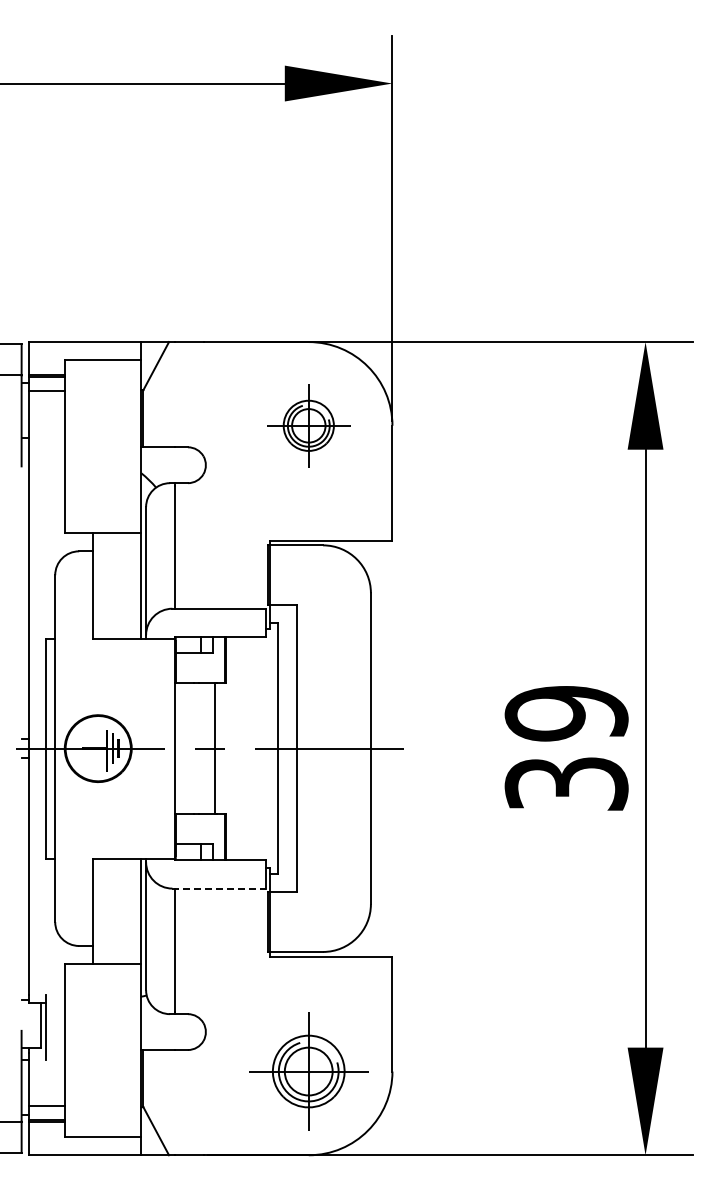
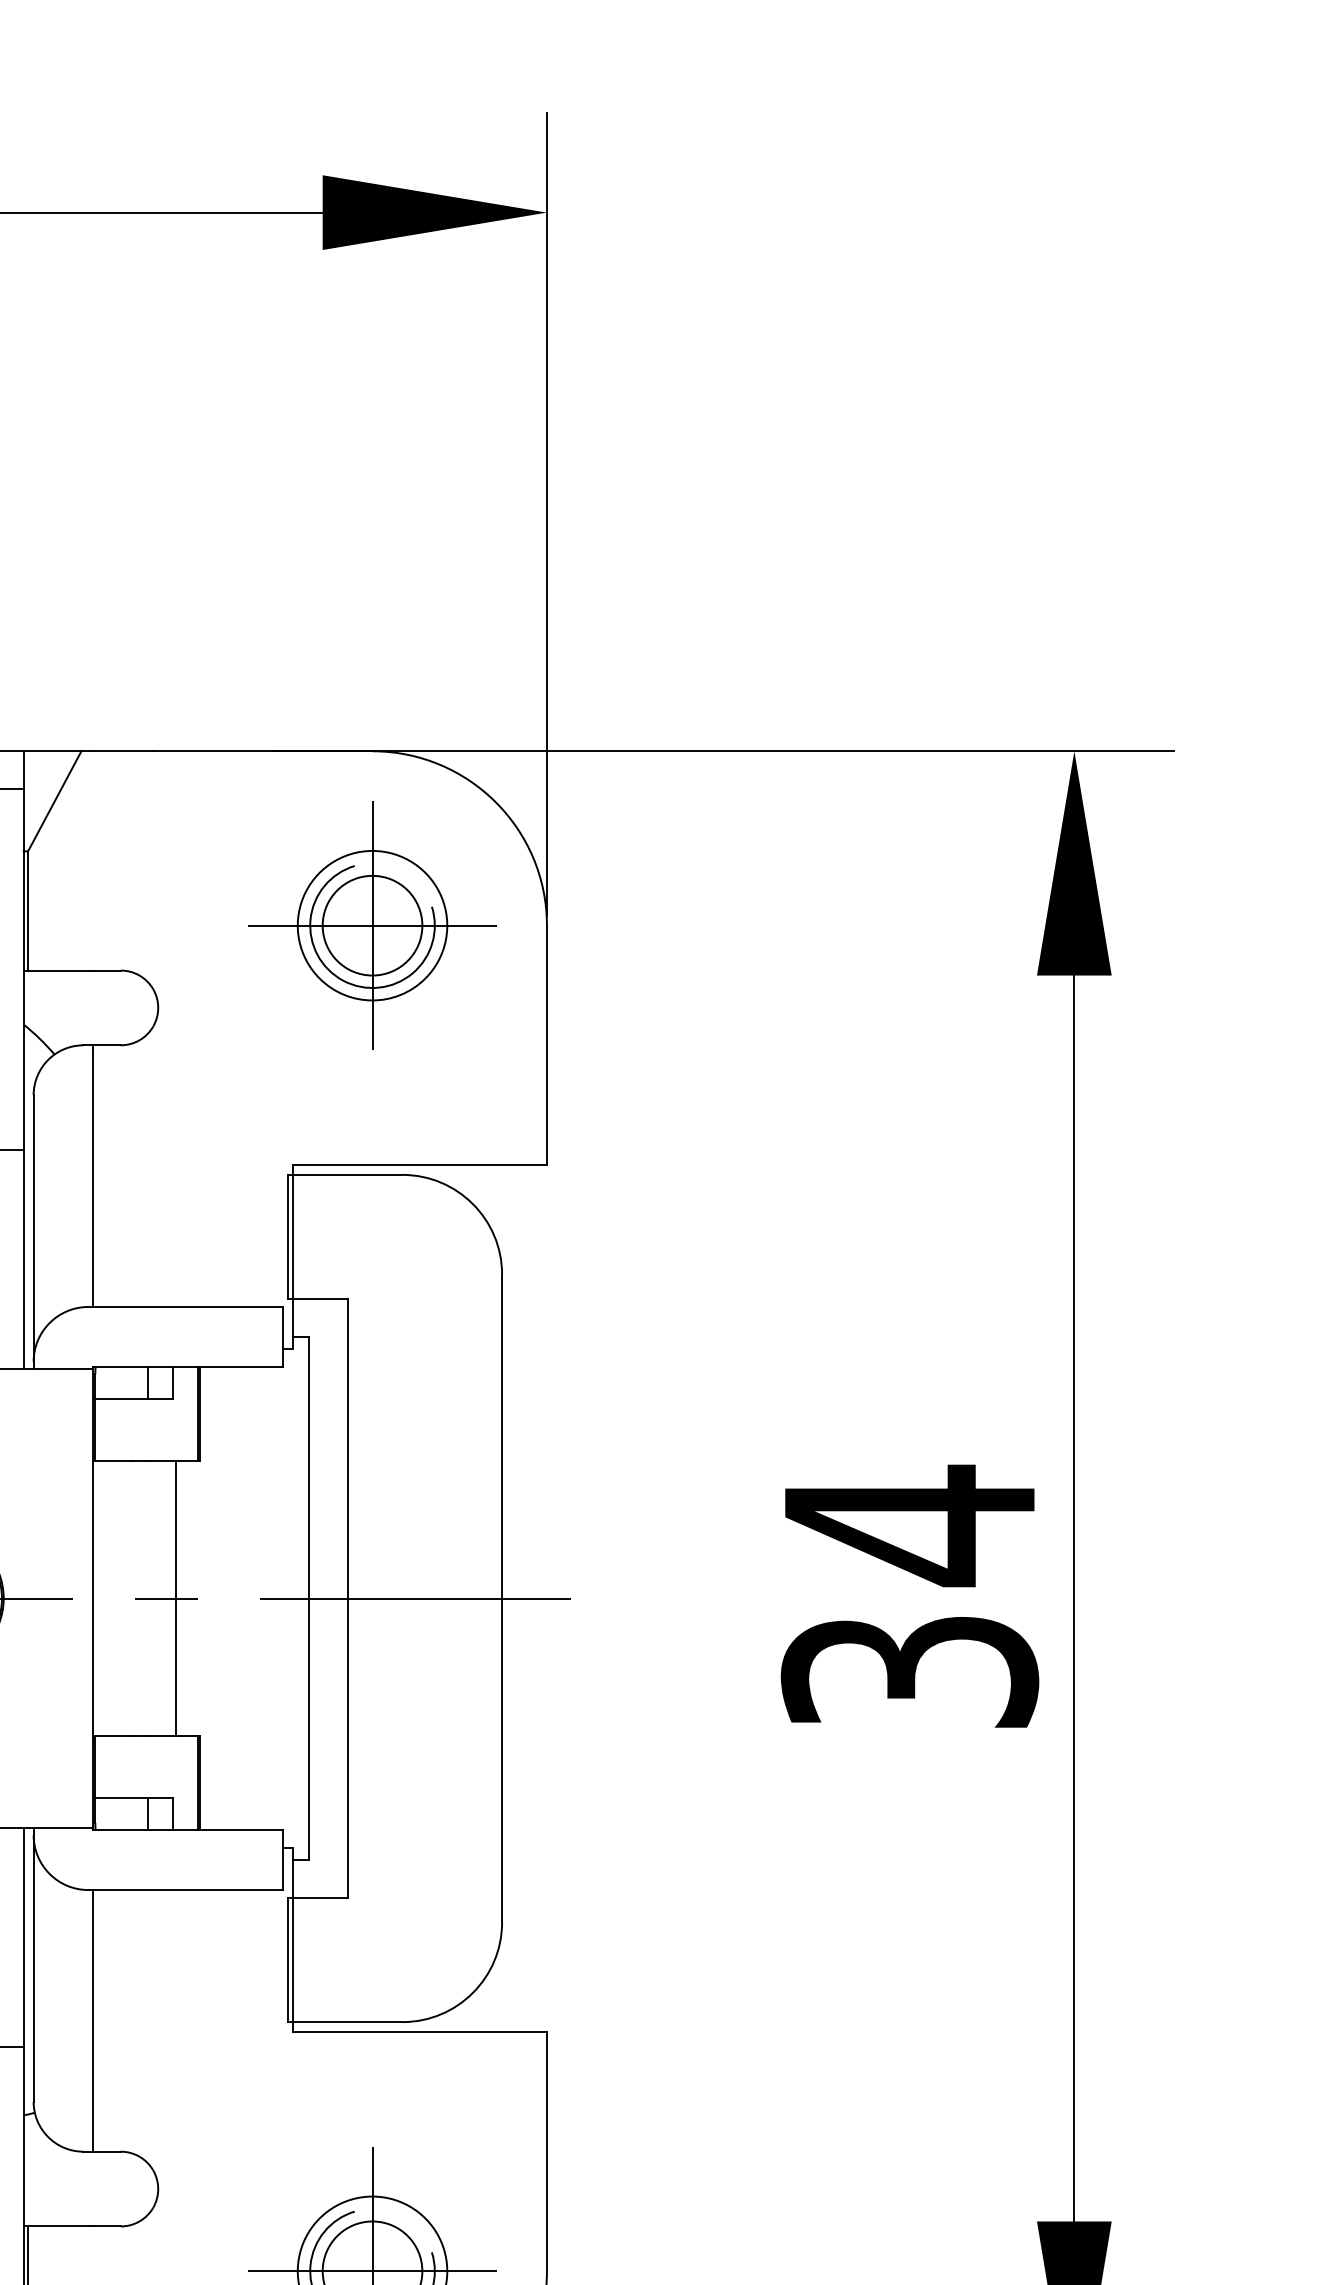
part: (308, 425) -> (372, 925), size x1.43
text: (566, 713) -> (909, 1525), 39 -> 34
line: (219, 888) -> (186, 1889), dashed -> solid

